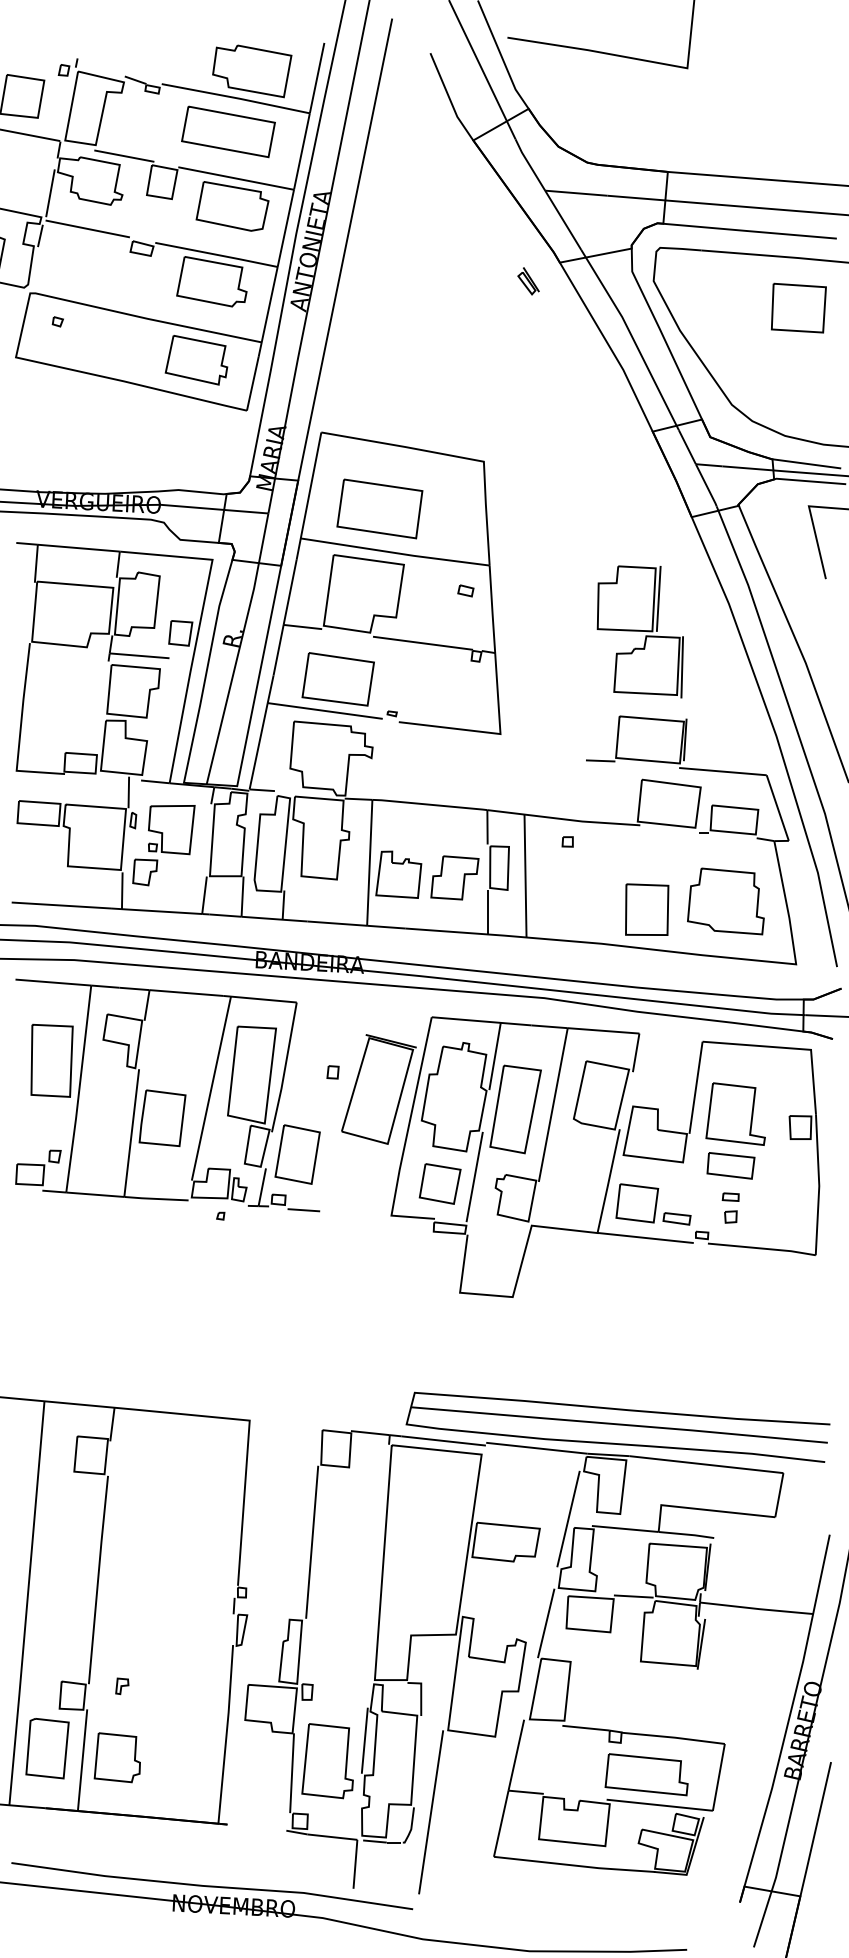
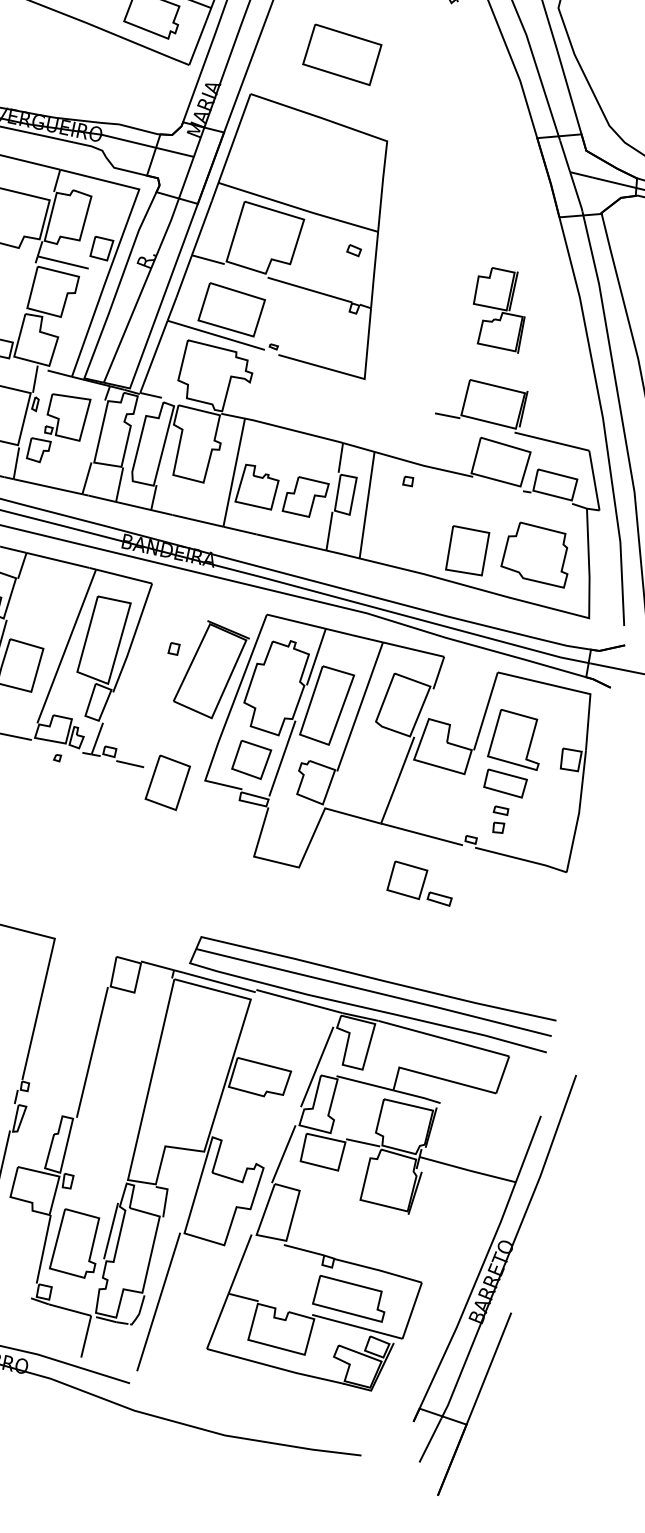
part: (379, 508) -> (342, 54), moved
part: (639, 631) -> (498, 309), size x0.7
part: (297, 1154) -> (167, 782), moved
part: (653, 1204) -> (421, 883), moved

